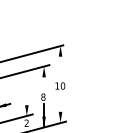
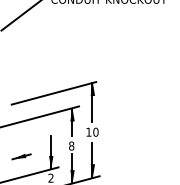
line: (60, 61) -> (92, 102), added
line: (44, 77) -> (72, 121), added
line: (27, 102) -> (51, 152), added
line: (60, 108) -> (92, 160), added

